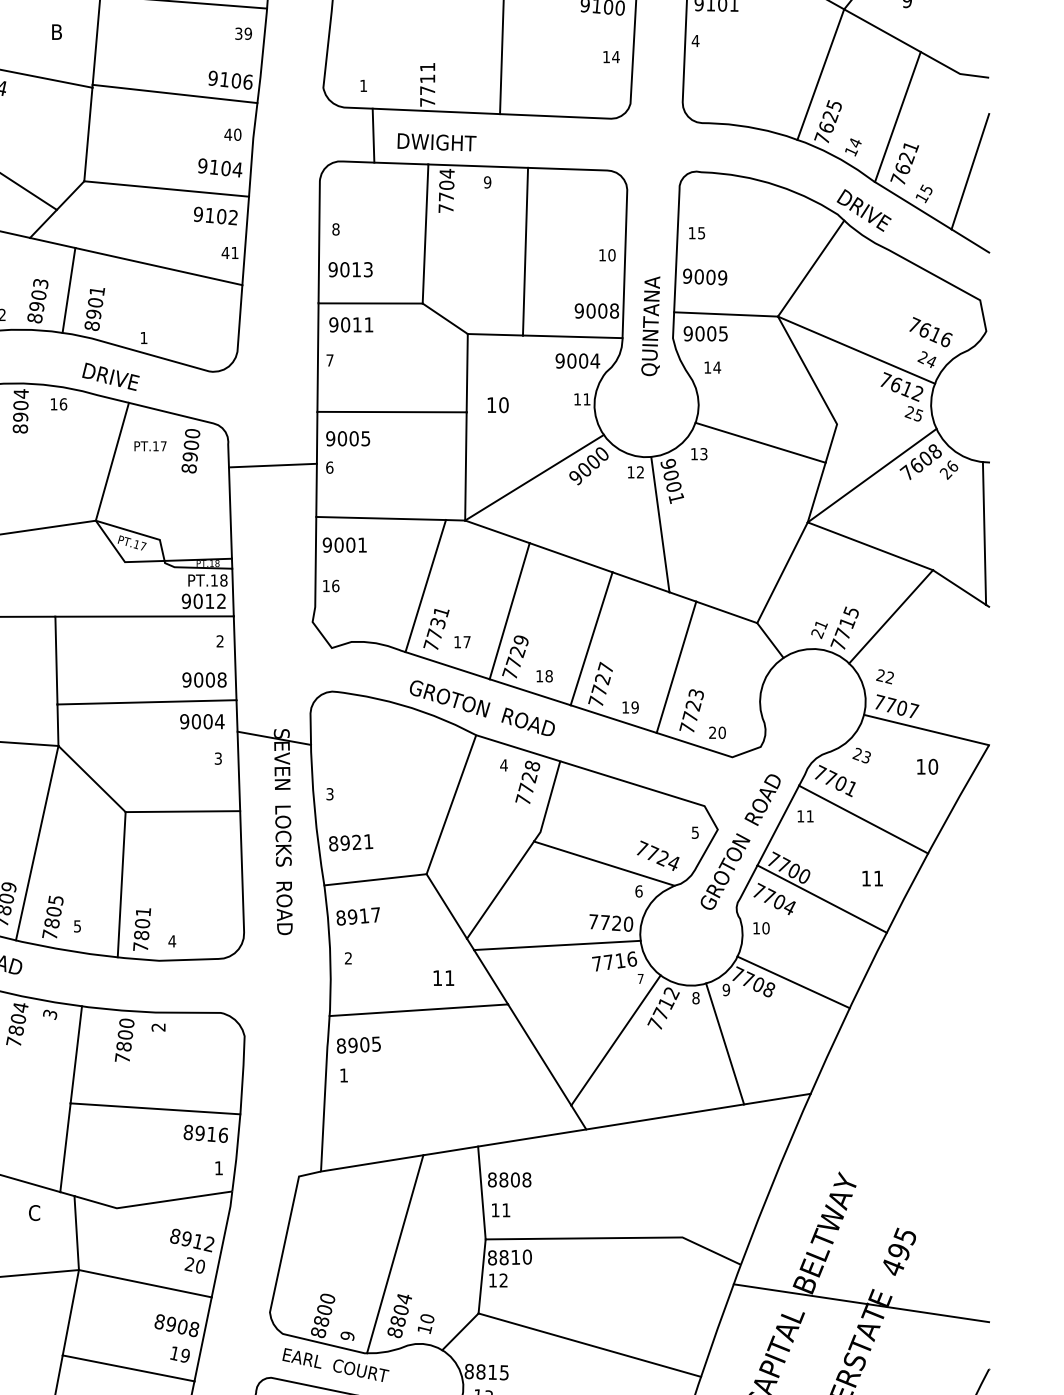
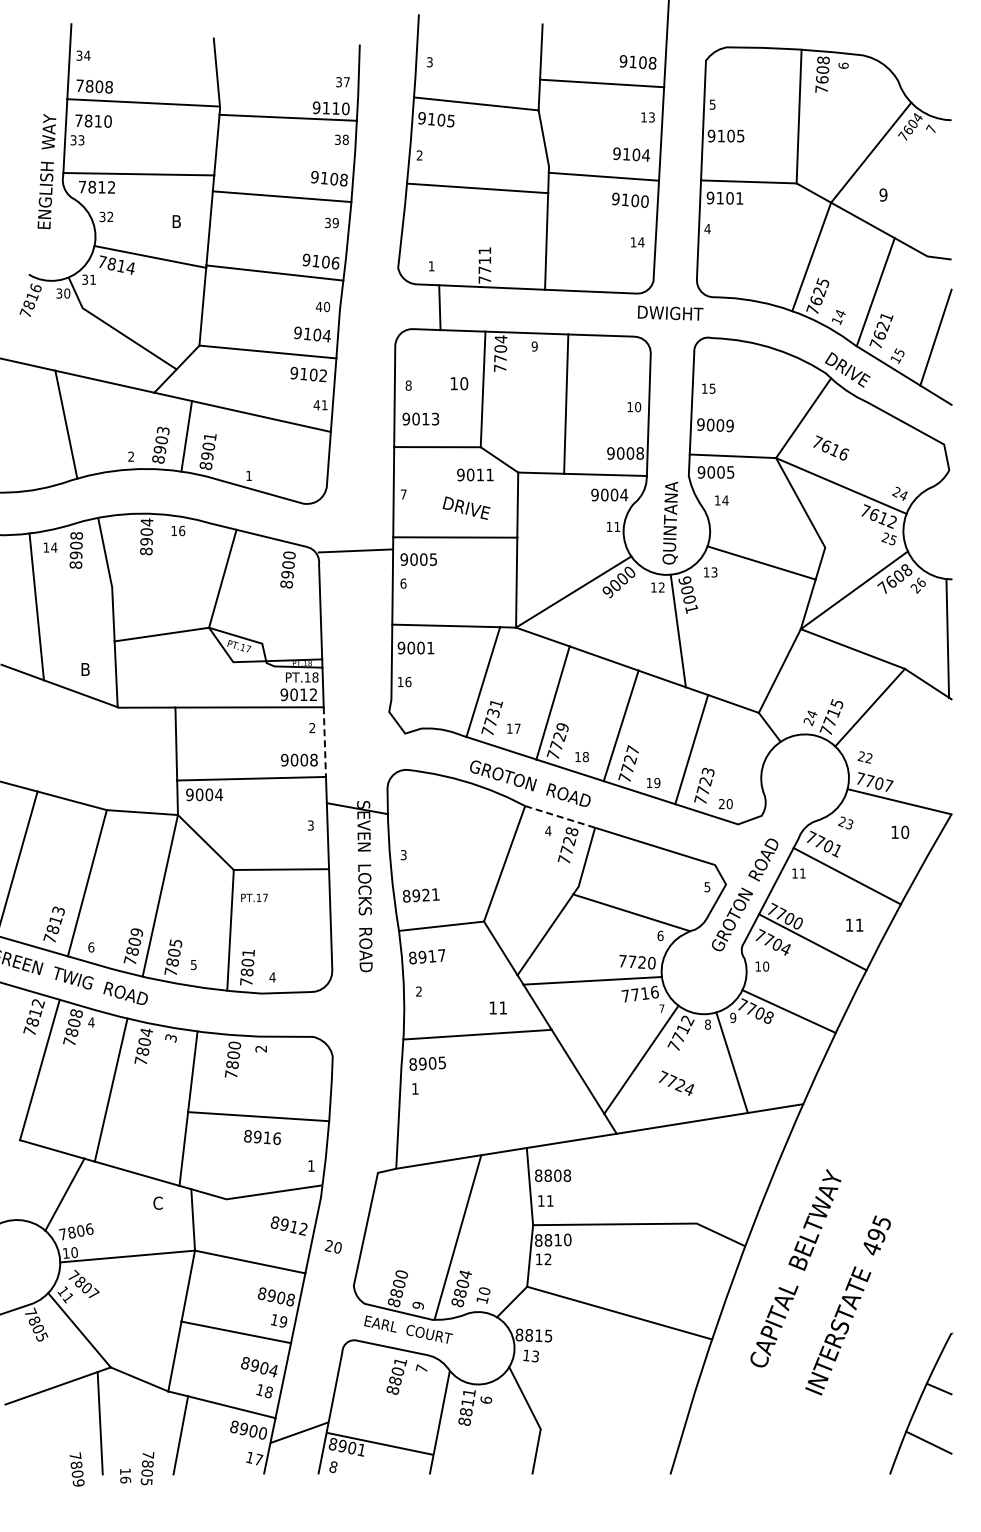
text: (436, 141) -> (670, 312), moved
text: (351, 324) -> (475, 474), moved
text: (650, 325) -> (670, 522), moved
text: (931, 331) -> (831, 447), moved
text: (110, 376) -> (466, 507), moved
text: (498, 404) -> (459, 383), moved
text: (150, 445) -> (254, 897), moved
line: (272, 465) -> (354, 550), moved
text: (821, 625) -> (812, 714), 21 -> 24
line: (234, 658) -> (324, 742), solid -> dashed
text: (202, 721) -> (204, 794), moved
line: (518, 747) -> (560, 816), solid -> dashed
text: (656, 854) -> (675, 1082), moved
text: (205, 1133) -> (262, 1137), moved
text: (193, 1265) -> (332, 1246), moved
line: (861, 1302) -> (845, 1277), removed

